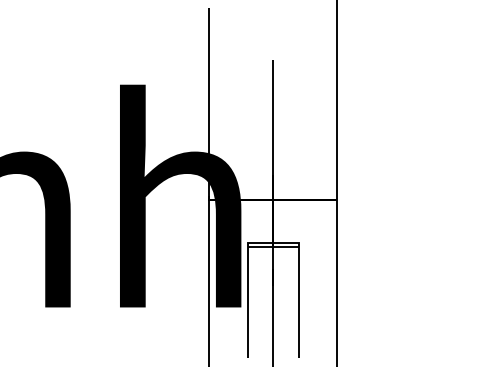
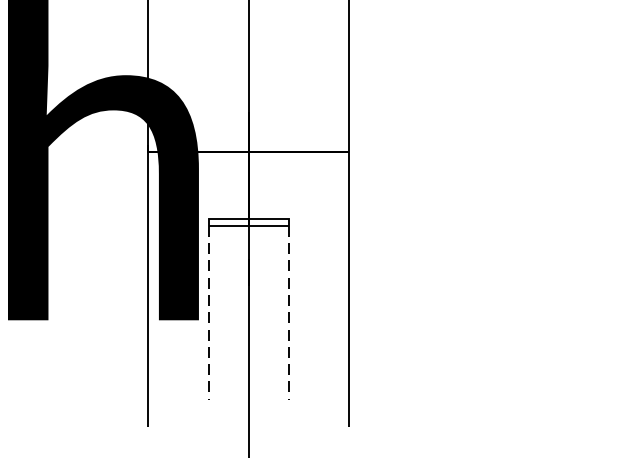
line: (247, 303) -> (208, 314), solid -> dashed
line: (298, 303) -> (288, 314), solid -> dashed

